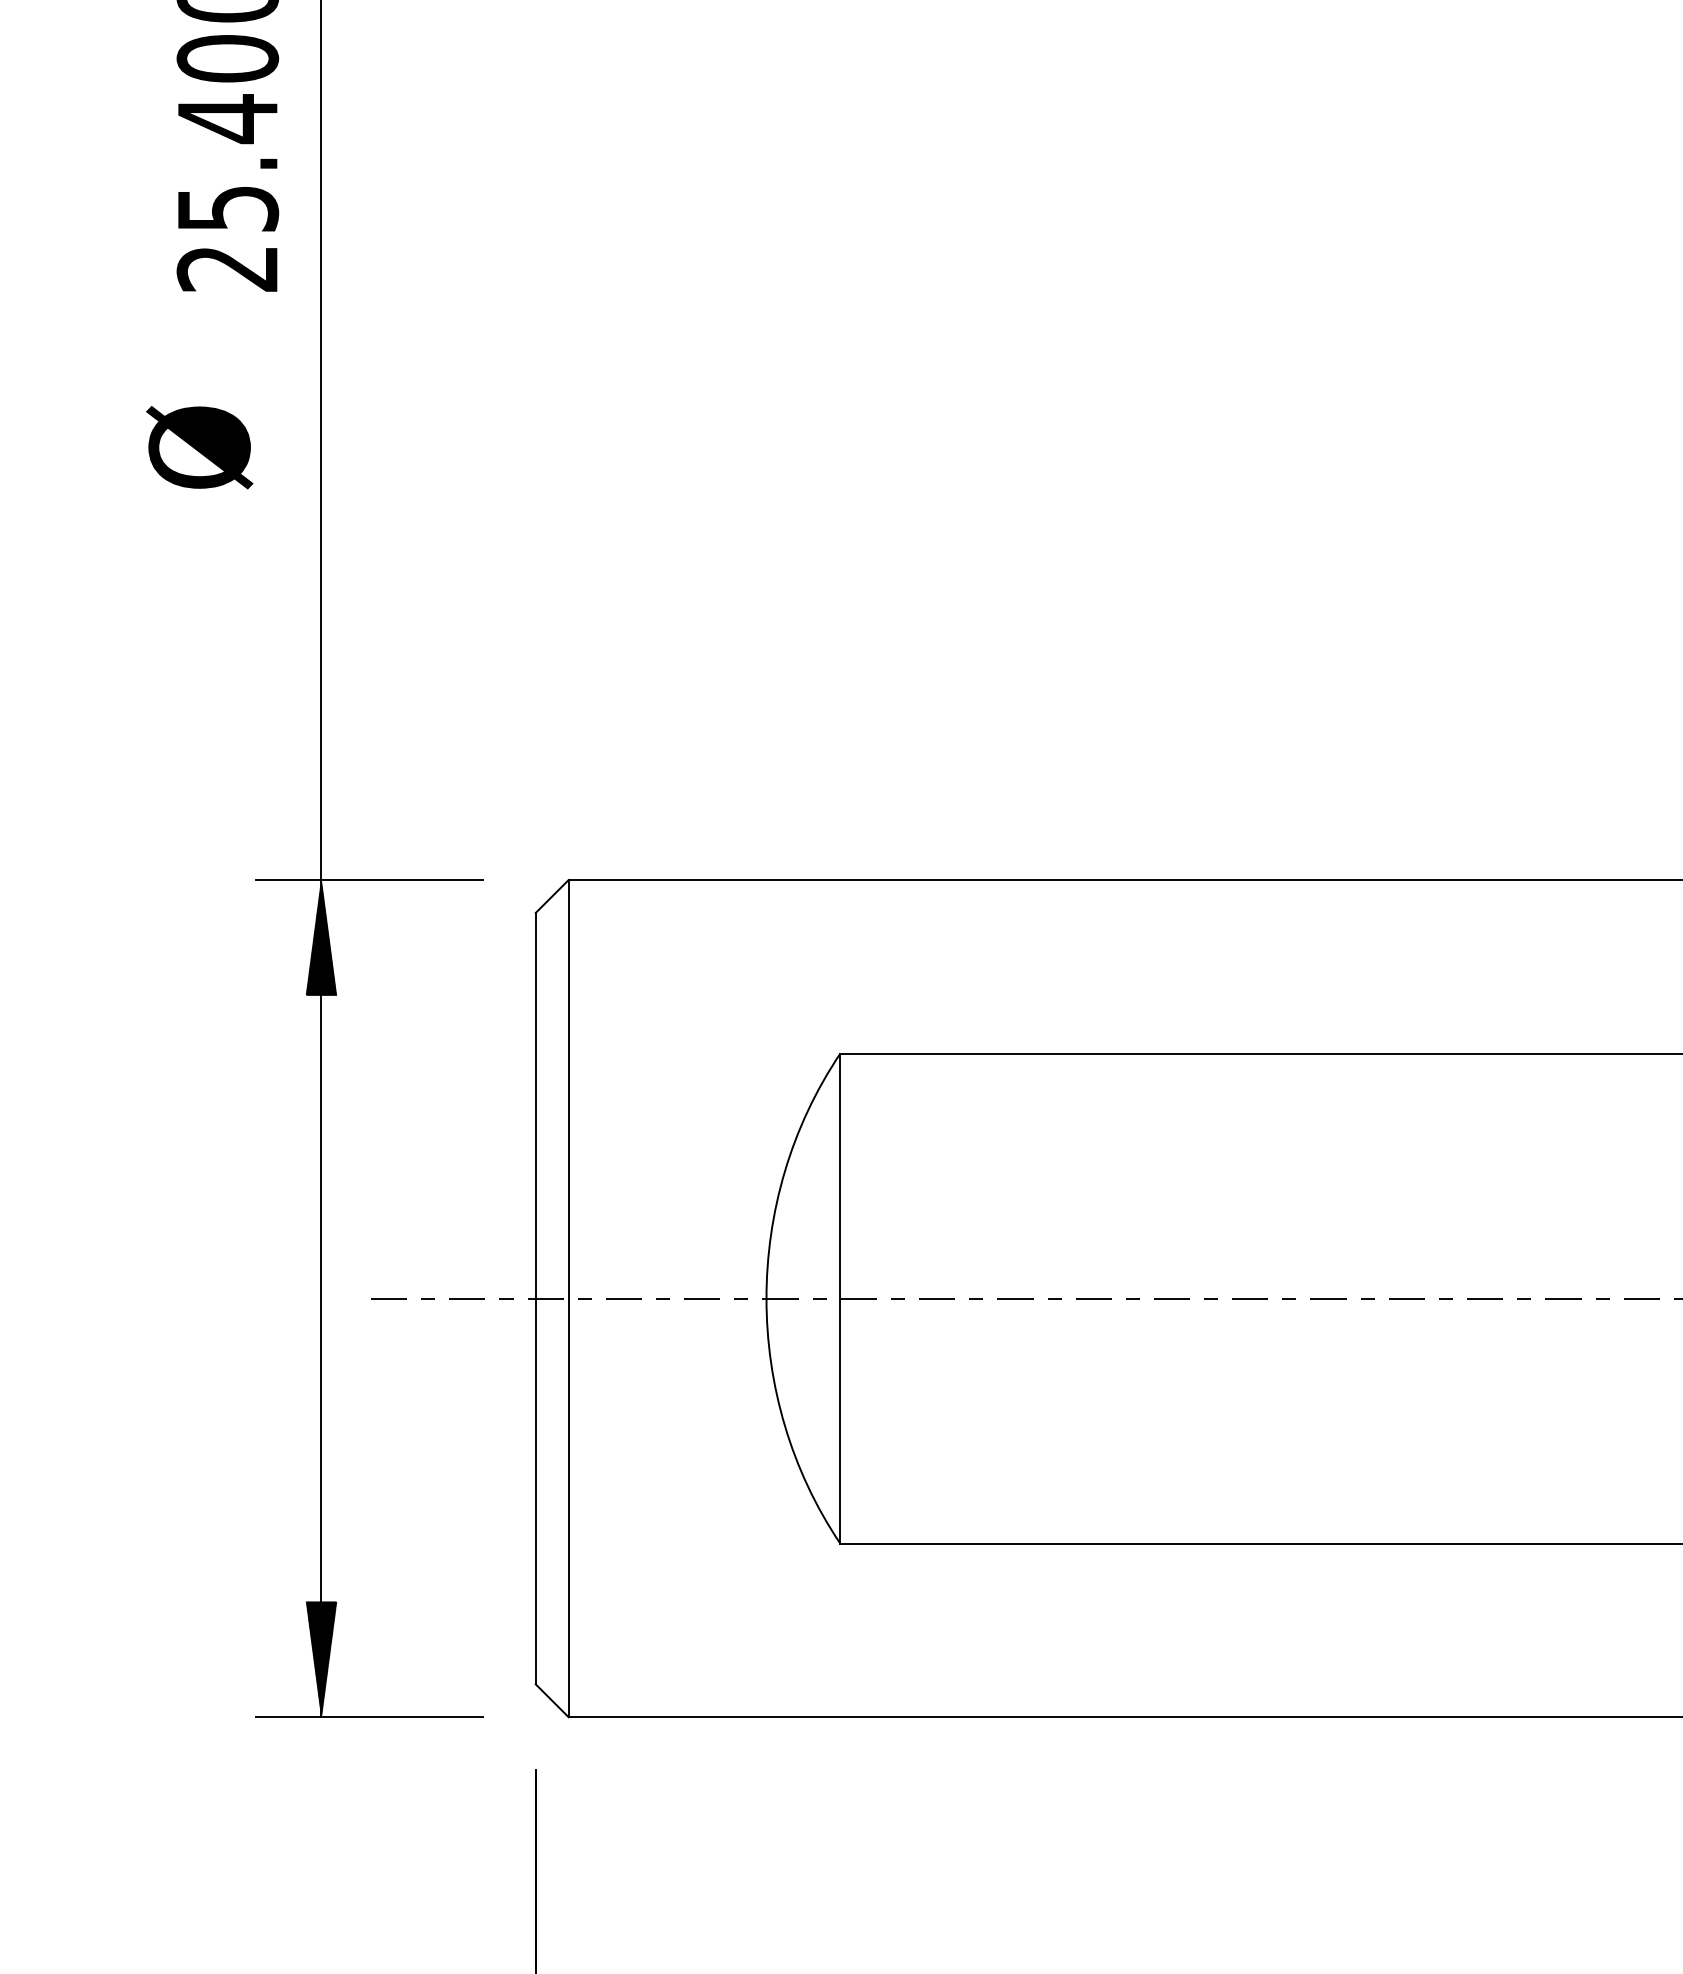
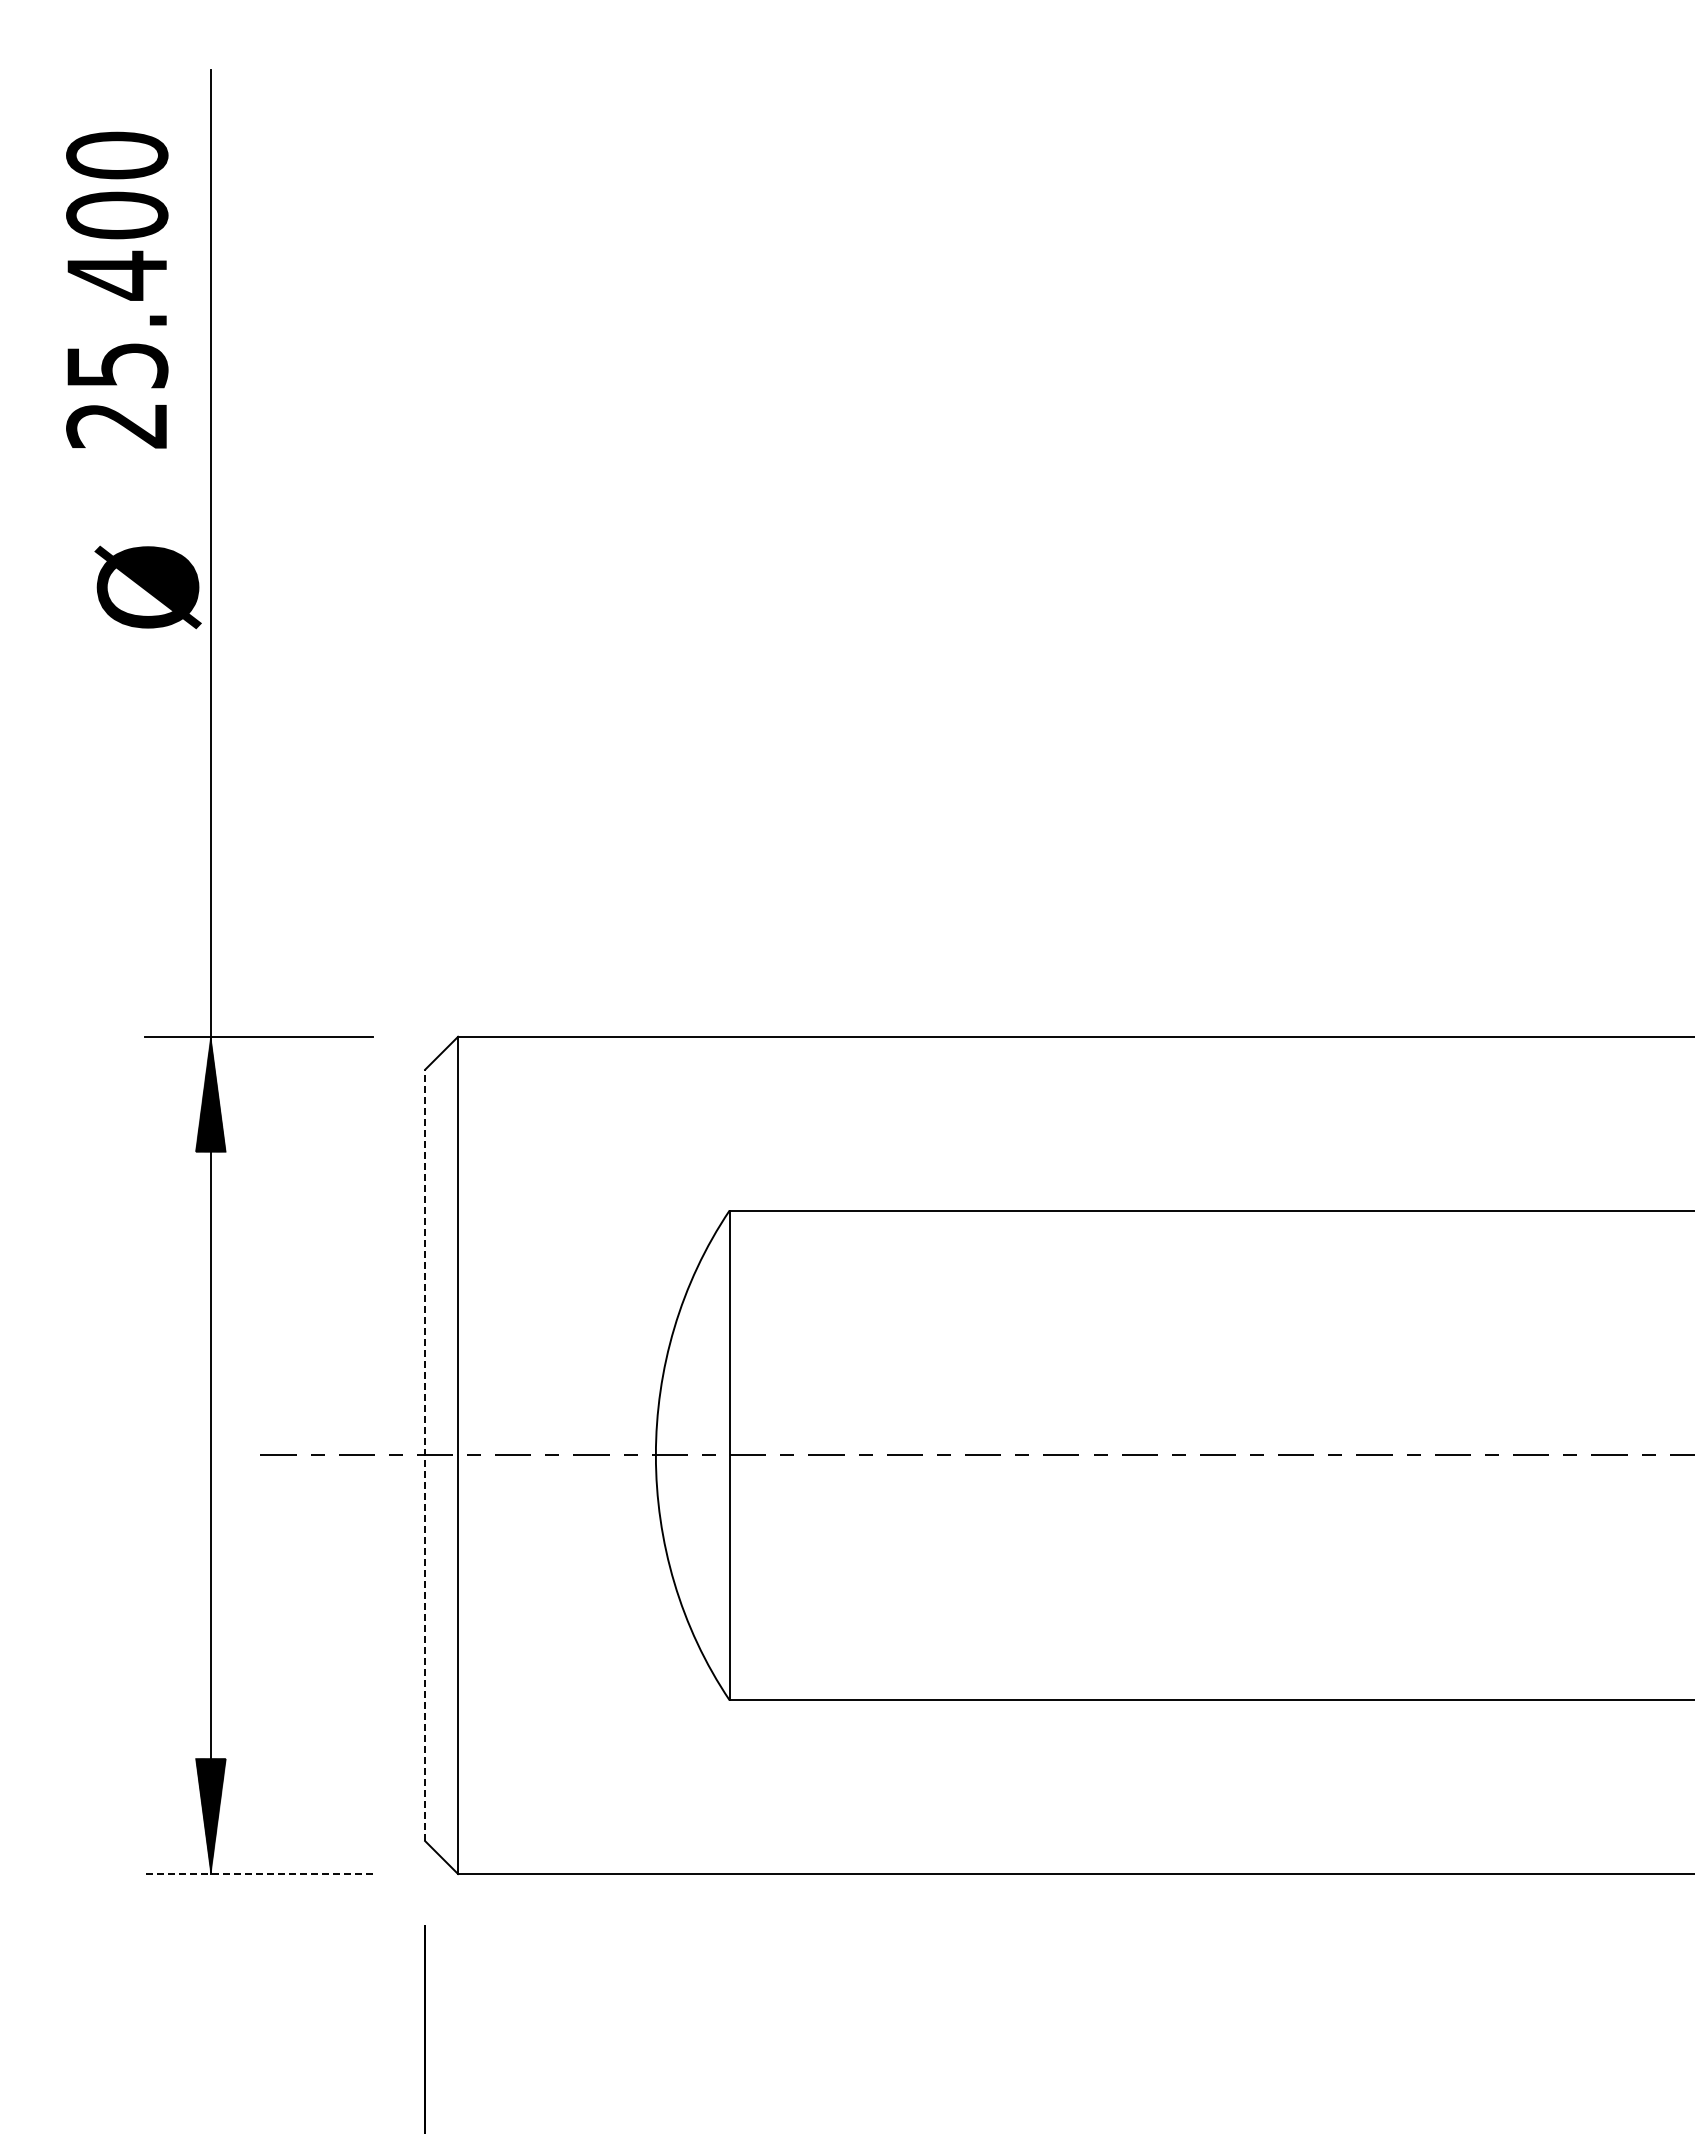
text: (199, 447) -> (147, 587), moved
line: (536, 1298) -> (425, 1455), solid -> dashed
line: (369, 1717) -> (258, 1874), solid -> dashed

